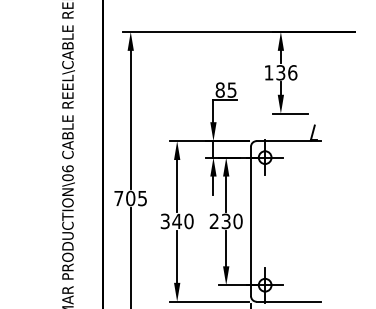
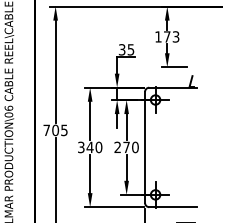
text: (286, 72) -> (171, 36), 136 -> 173
text: (219, 89) -> (121, 49), 85 -> 35
text: (225, 221) -> (126, 147), 230 -> 270

